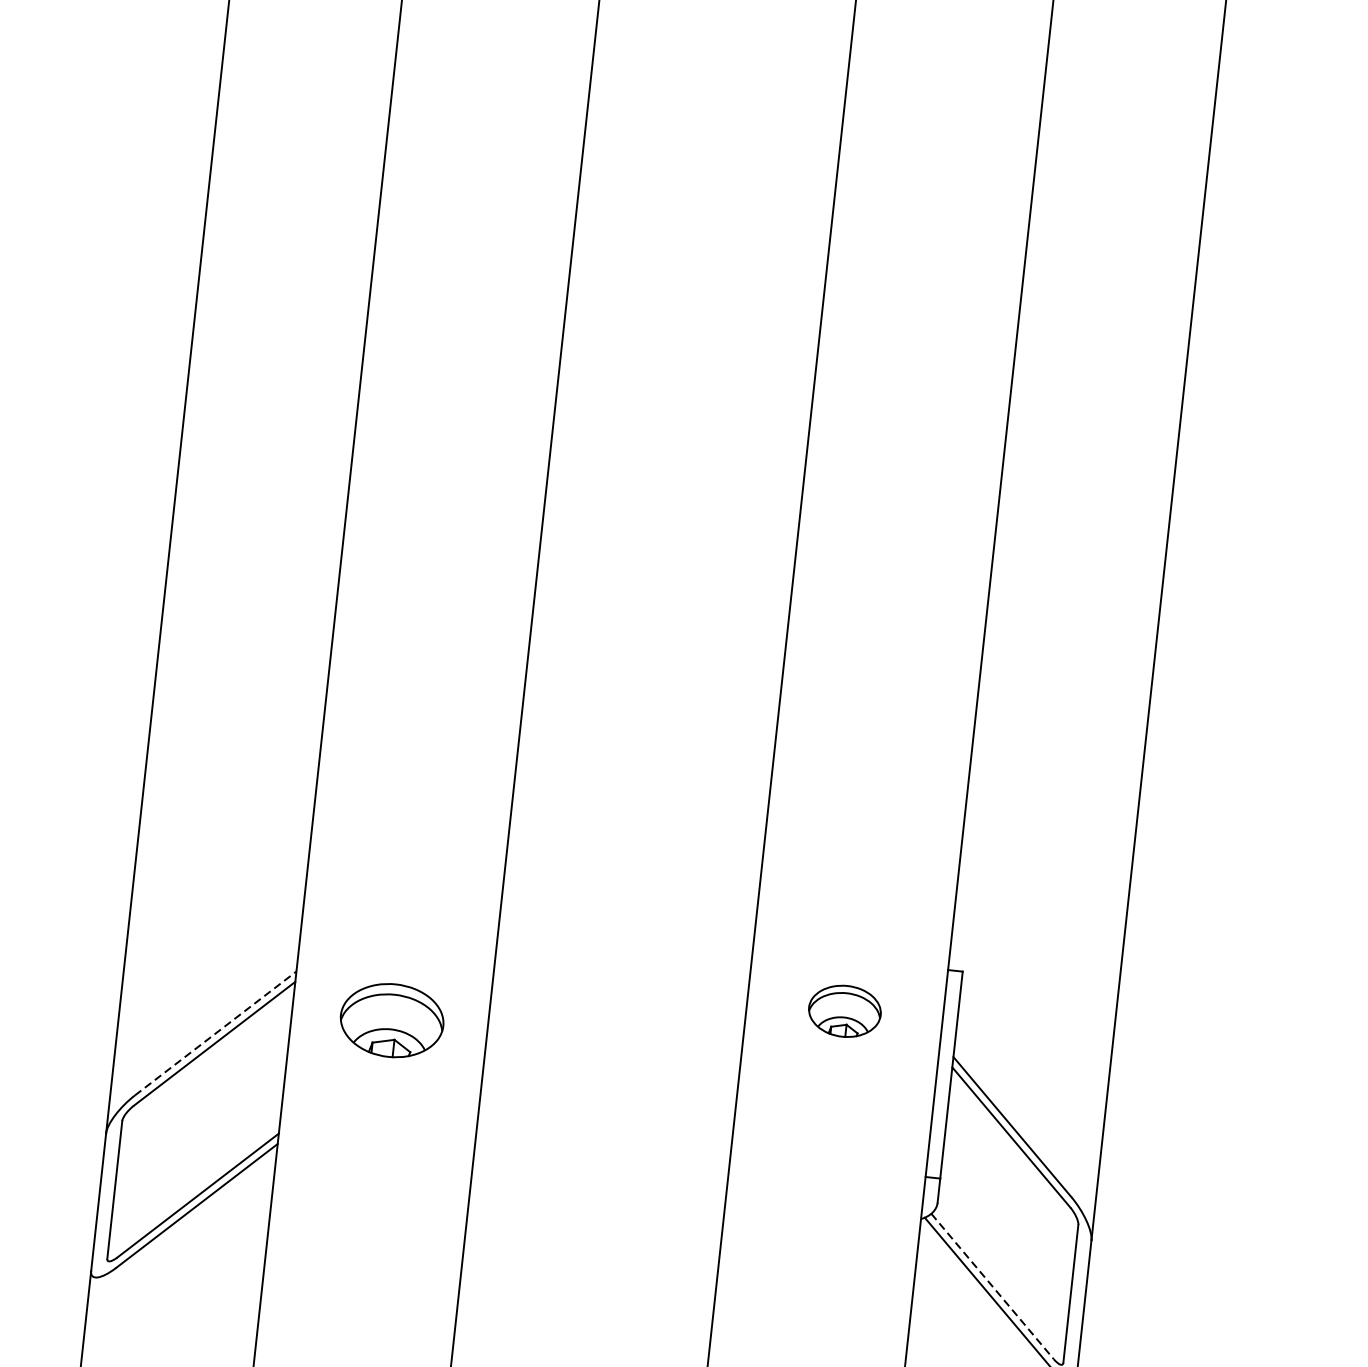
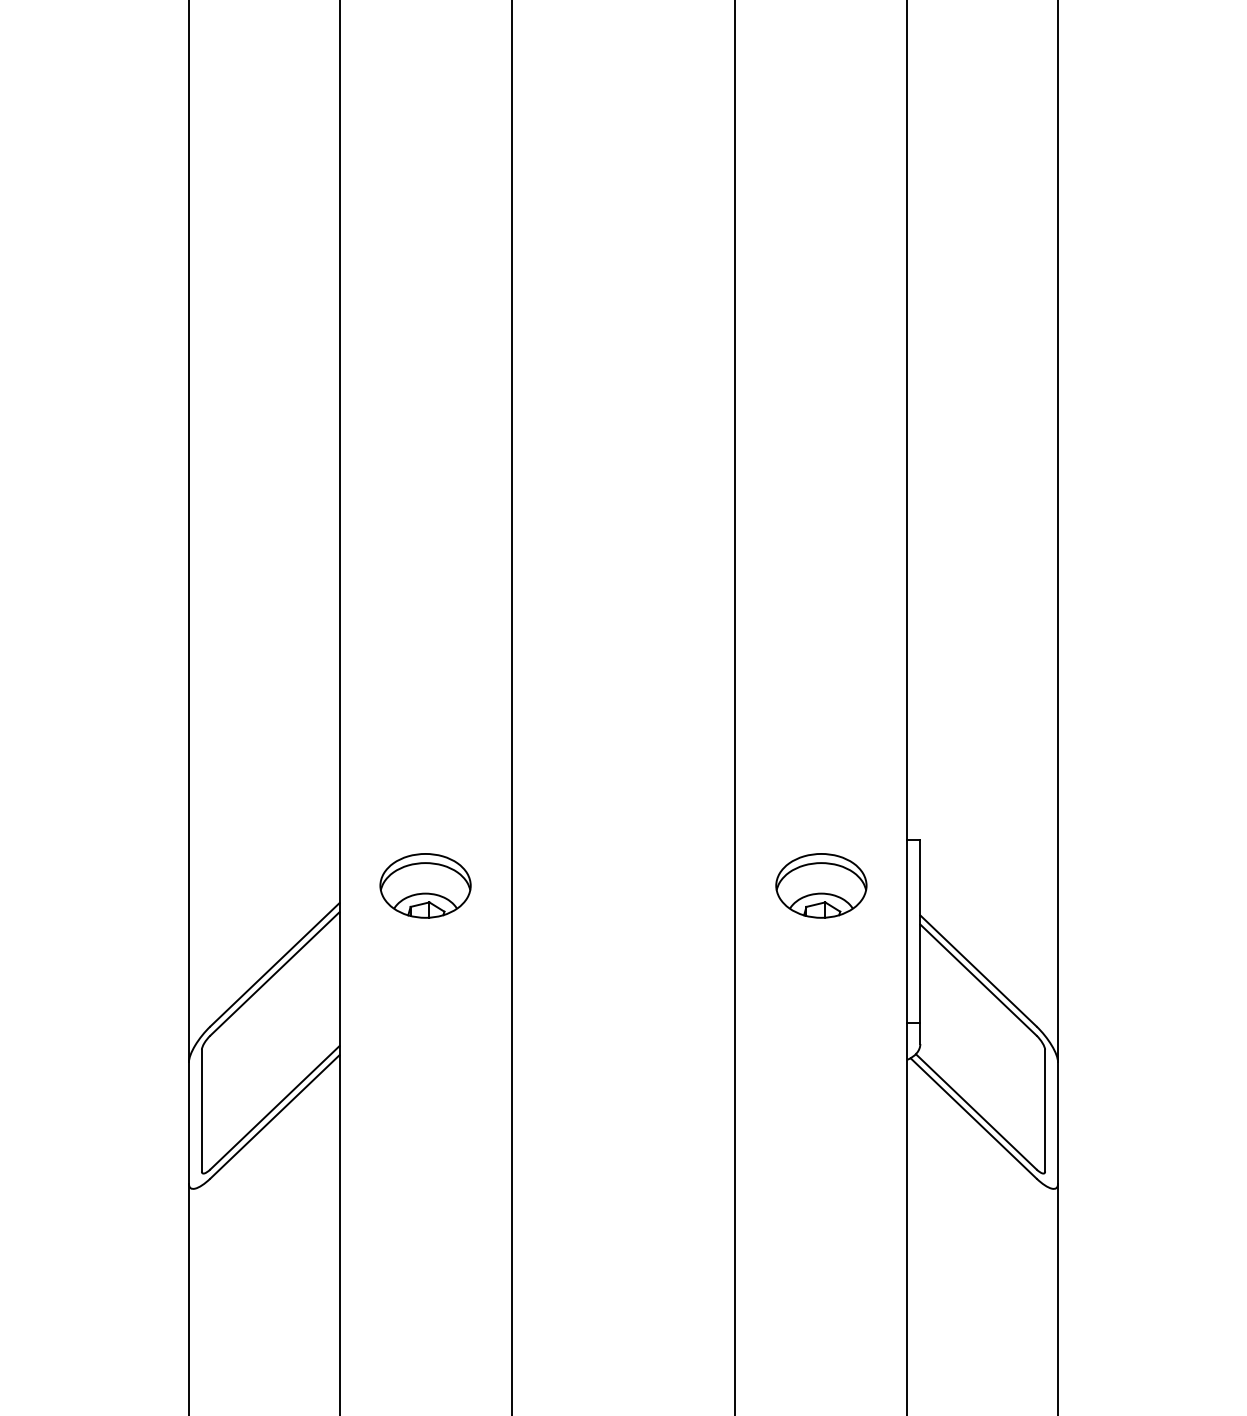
part: (845, 1010) -> (821, 885), size x1.43
part: (392, 1020) -> (425, 885), moved
line: (216, 1033) -> (275, 964), dashed -> solid
line: (992, 1287) -> (976, 1112), dashed -> solid

